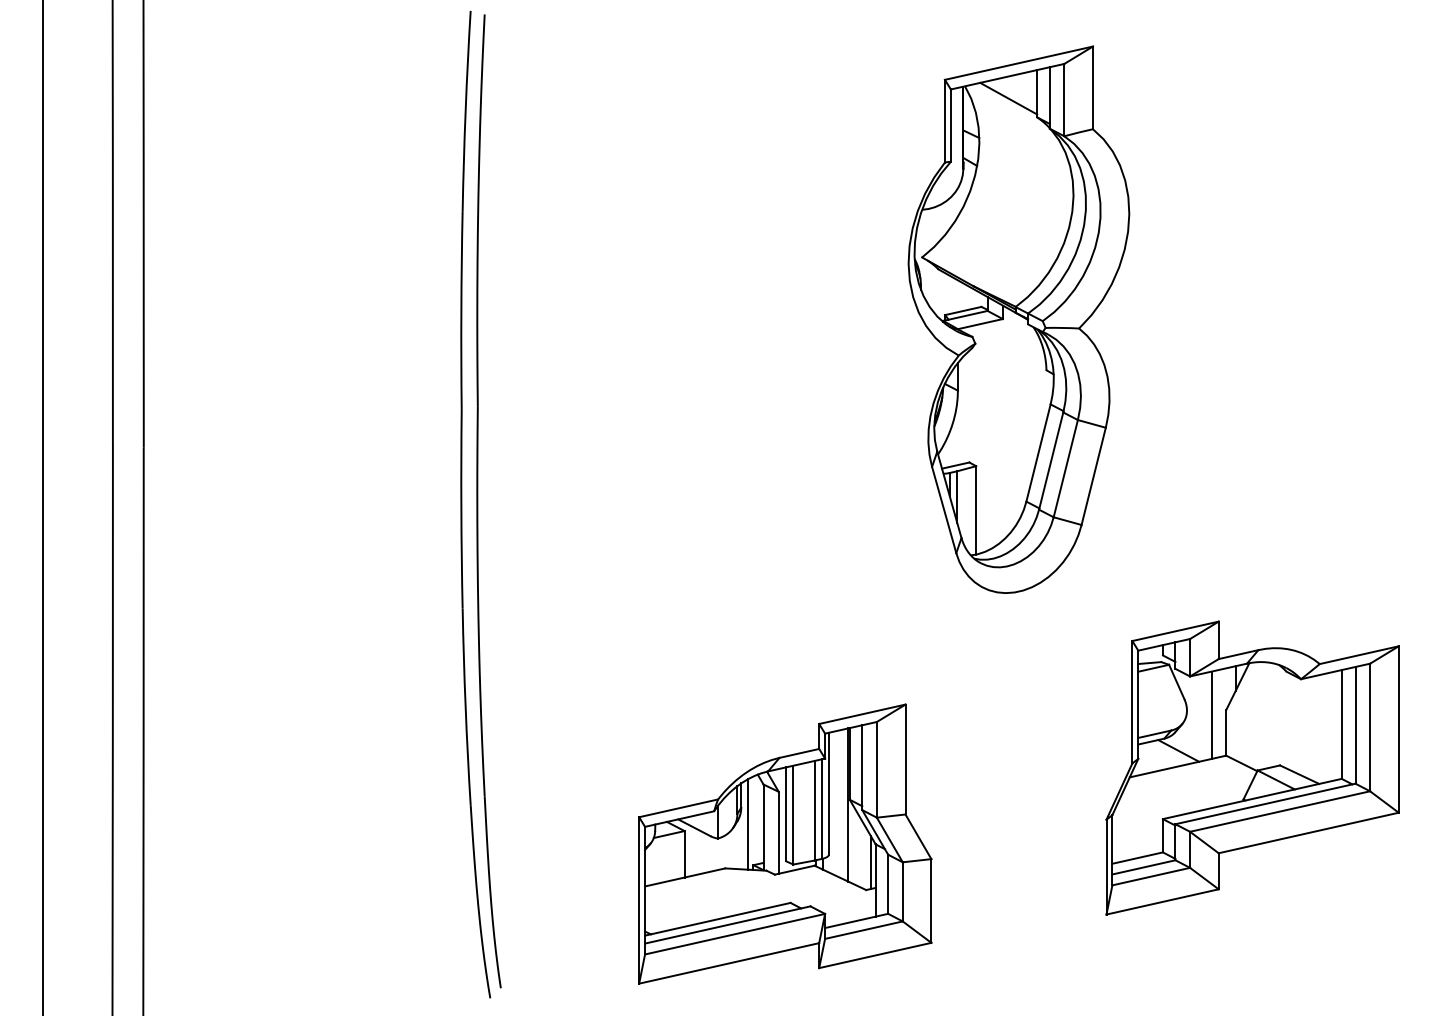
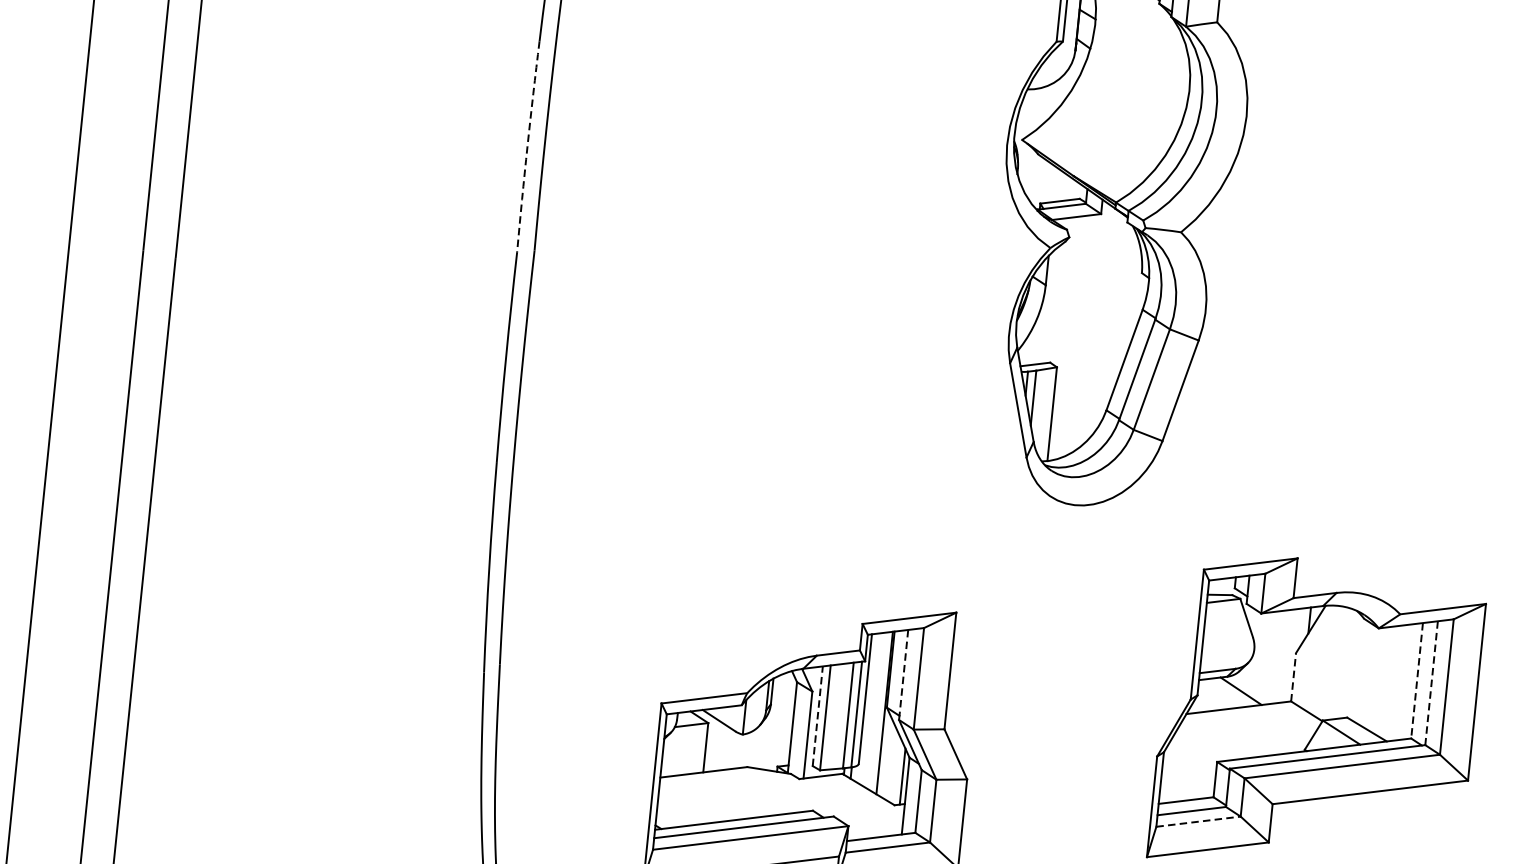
arc: (461, 310) -> (527, 146), solid -> dashed
line: (1211, 714) -> (1279, 656), removed
line: (1341, 724) -> (1416, 680), solid -> dashed
line: (1355, 725) -> (1431, 683), solid -> dashed
line: (1226, 732) -> (1293, 676), solid -> dashed
line: (862, 768) -> (903, 675), solid -> dashed
line: (786, 814) -> (818, 716), solid -> dashed
line: (747, 824) -> (775, 722), removed
line: (1151, 876) -> (1198, 821), solid -> dashed

